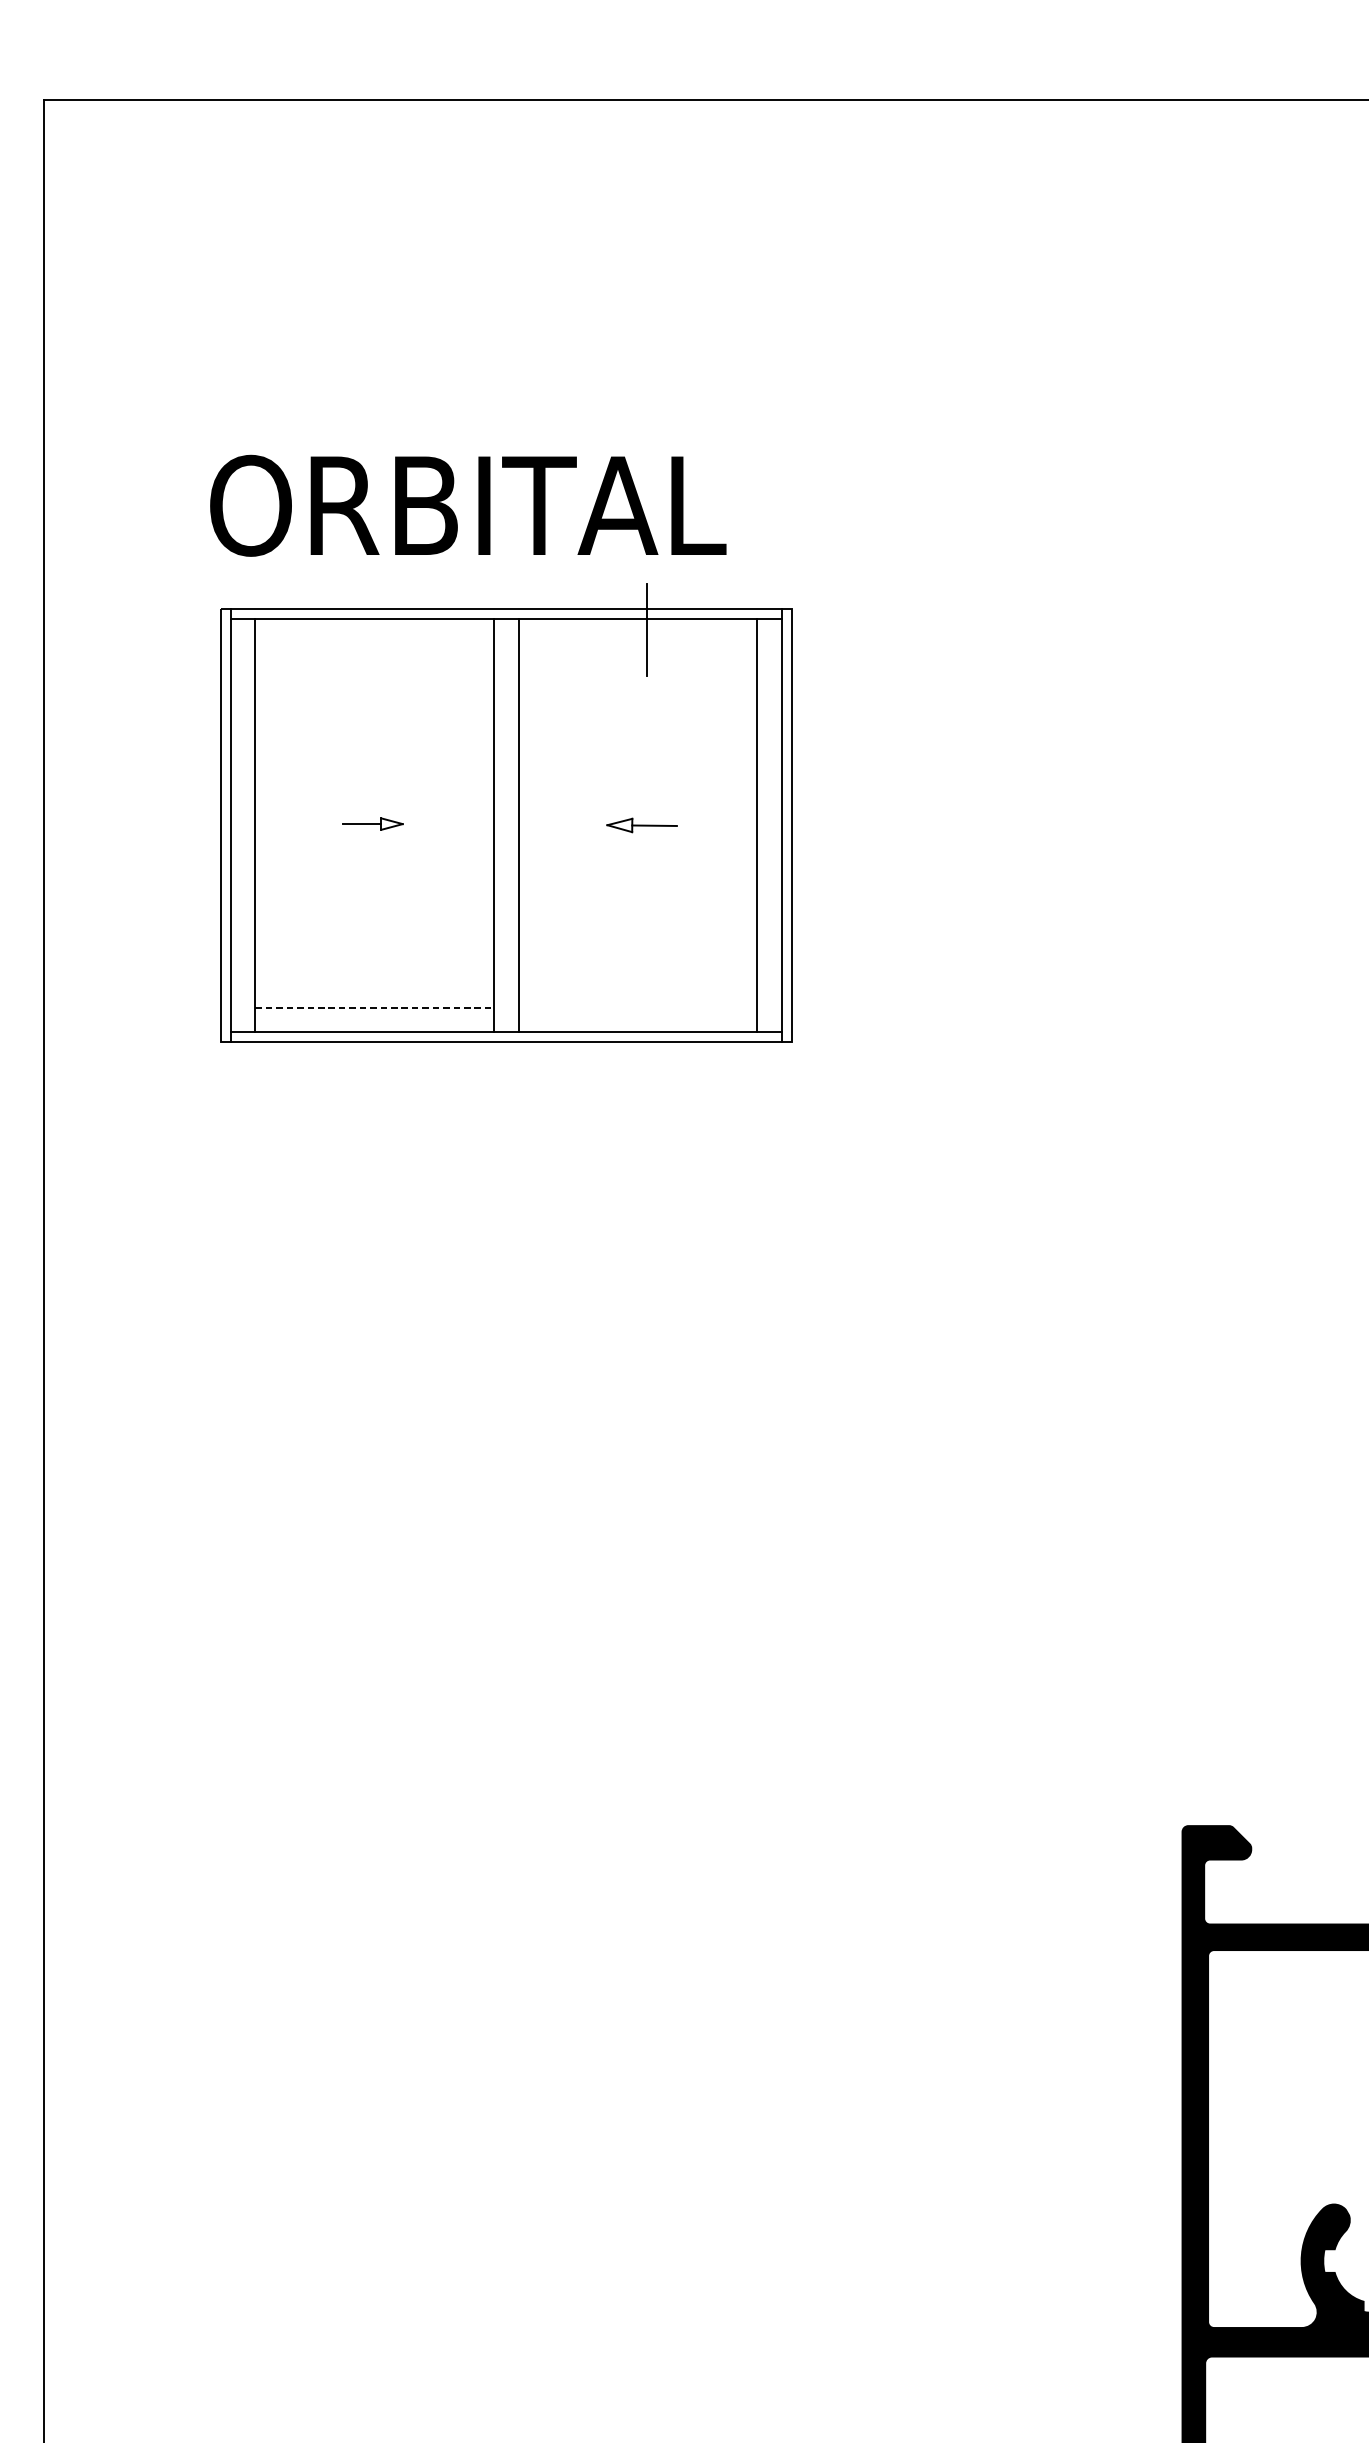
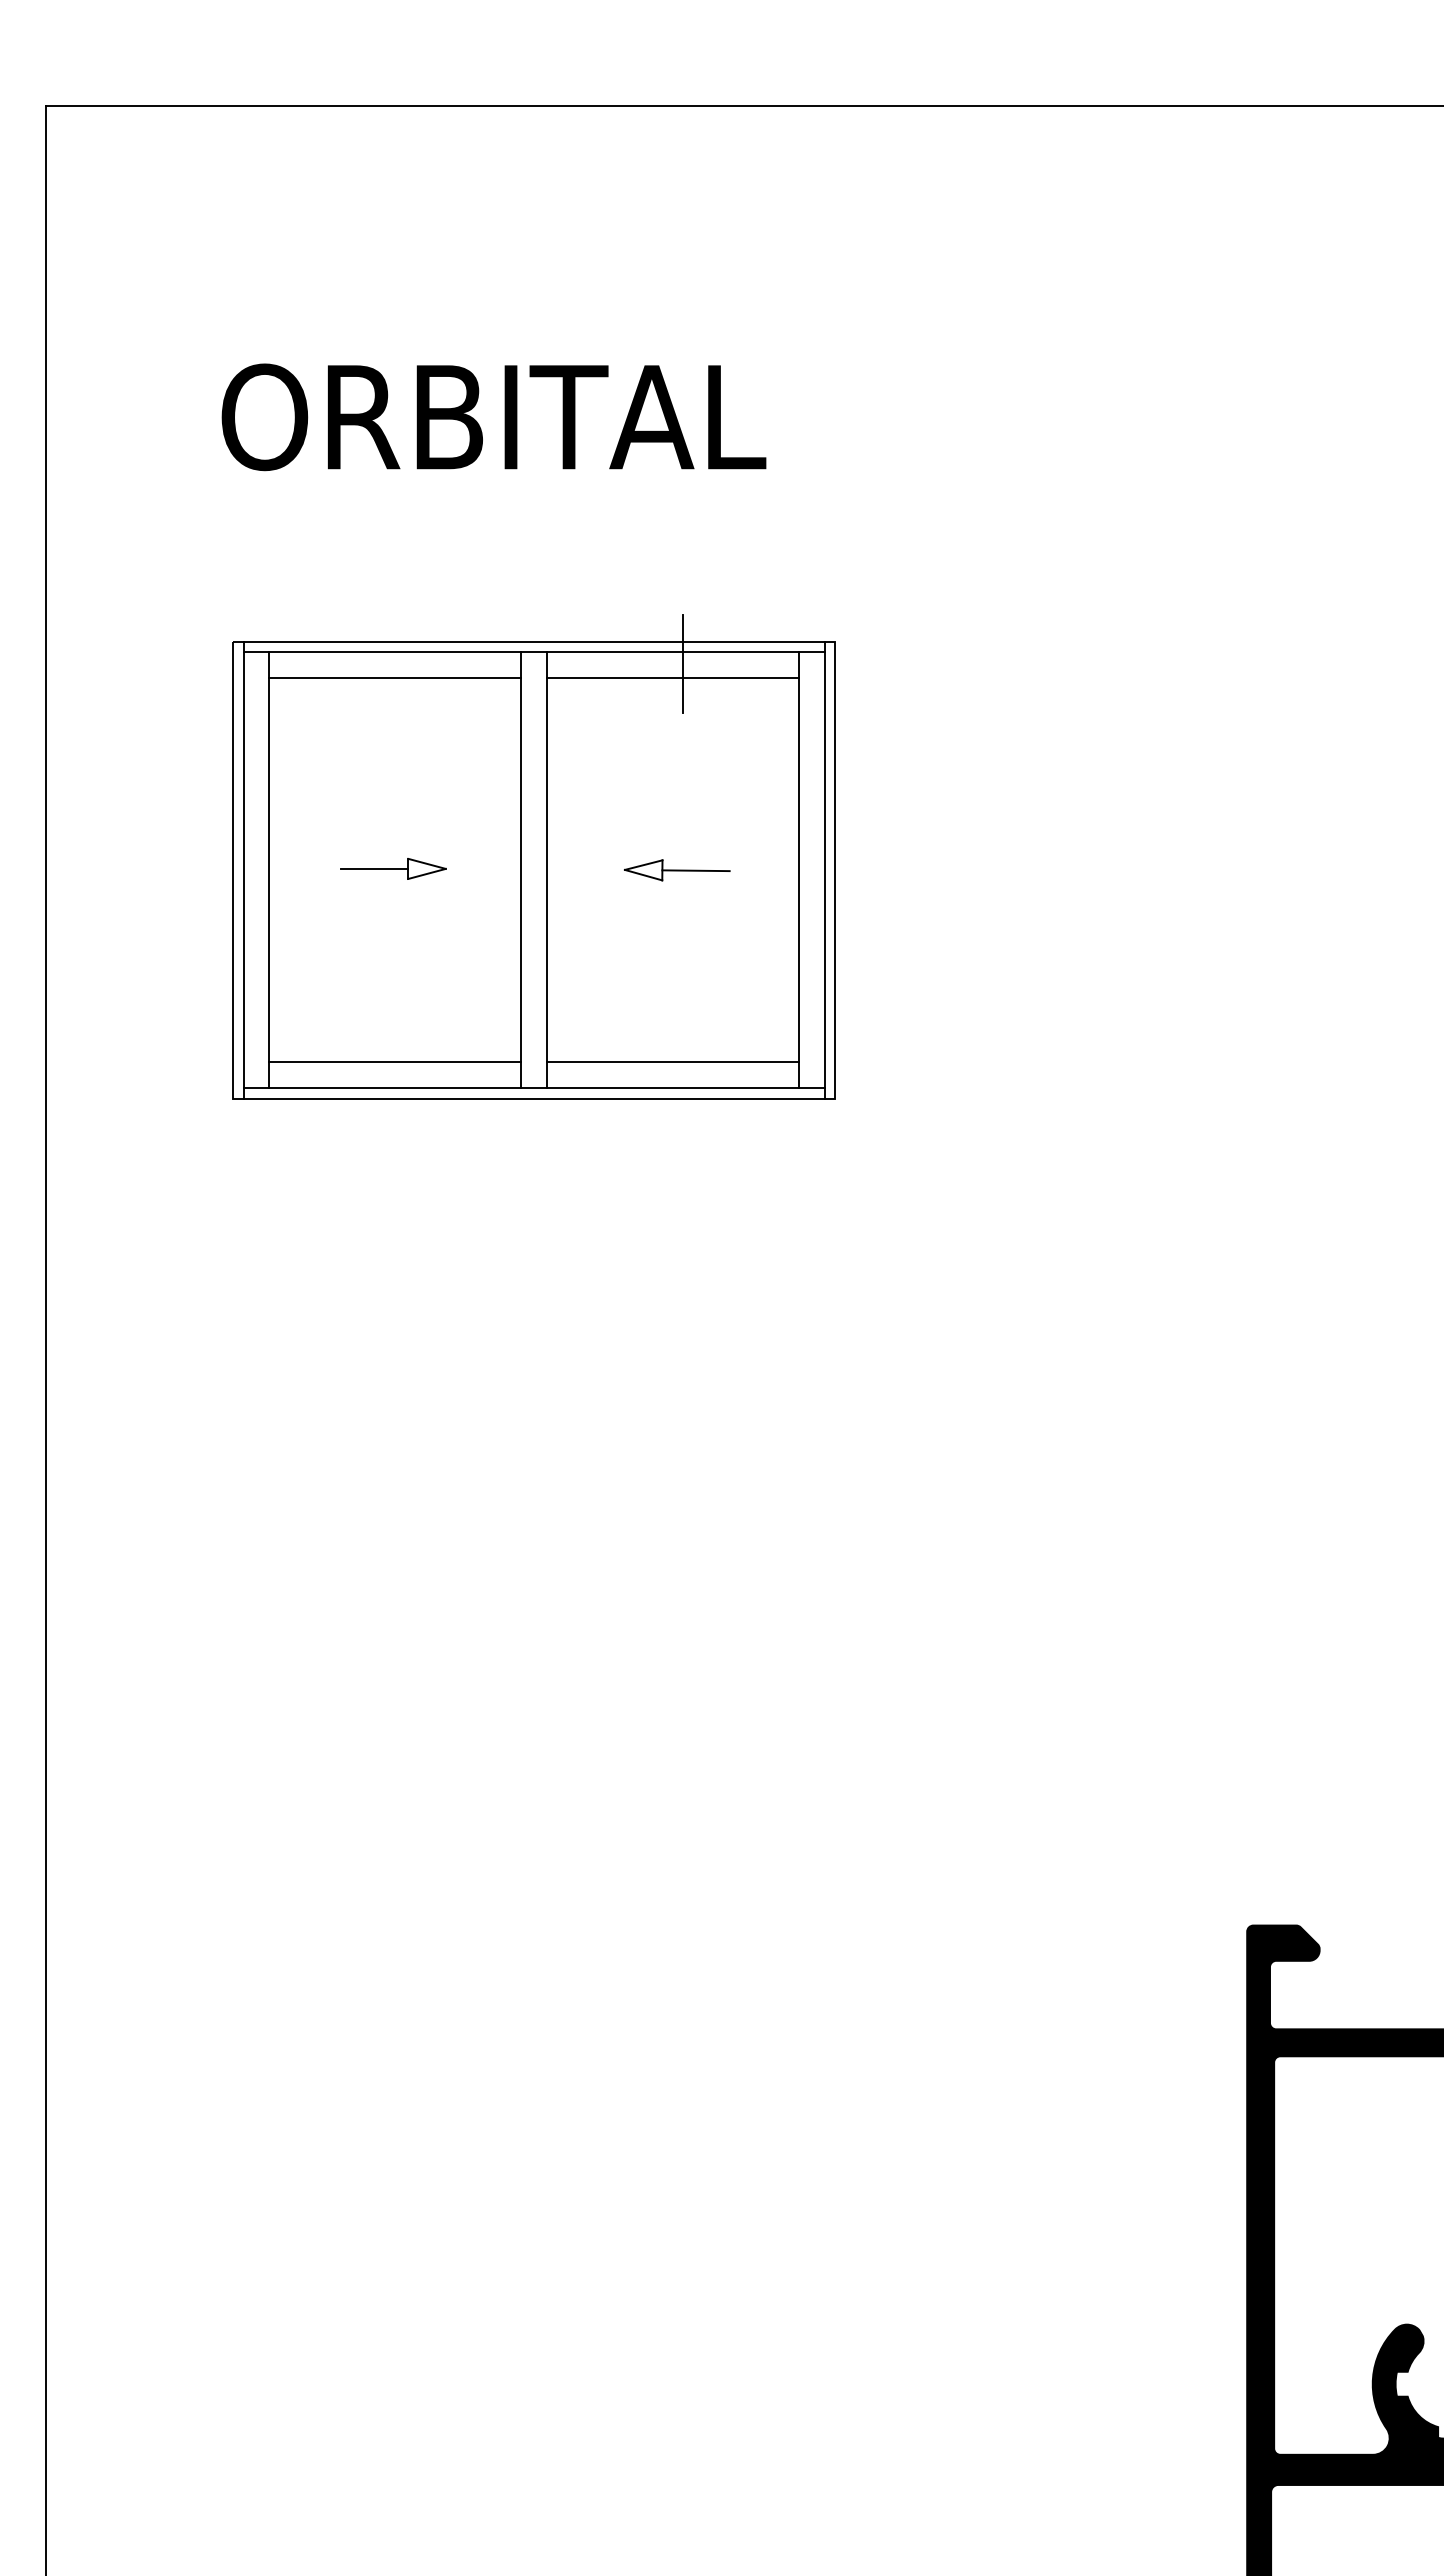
text: (467, 506) -> (493, 417), moved
line: (374, 643) -> (395, 678), added
line: (637, 643) -> (672, 678), added
part: (372, 823) -> (393, 868), size x1.67
part: (642, 825) -> (677, 870), size x1.43
line: (374, 1007) -> (395, 1062), dashed -> solid
line: (637, 1007) -> (672, 1062), added

